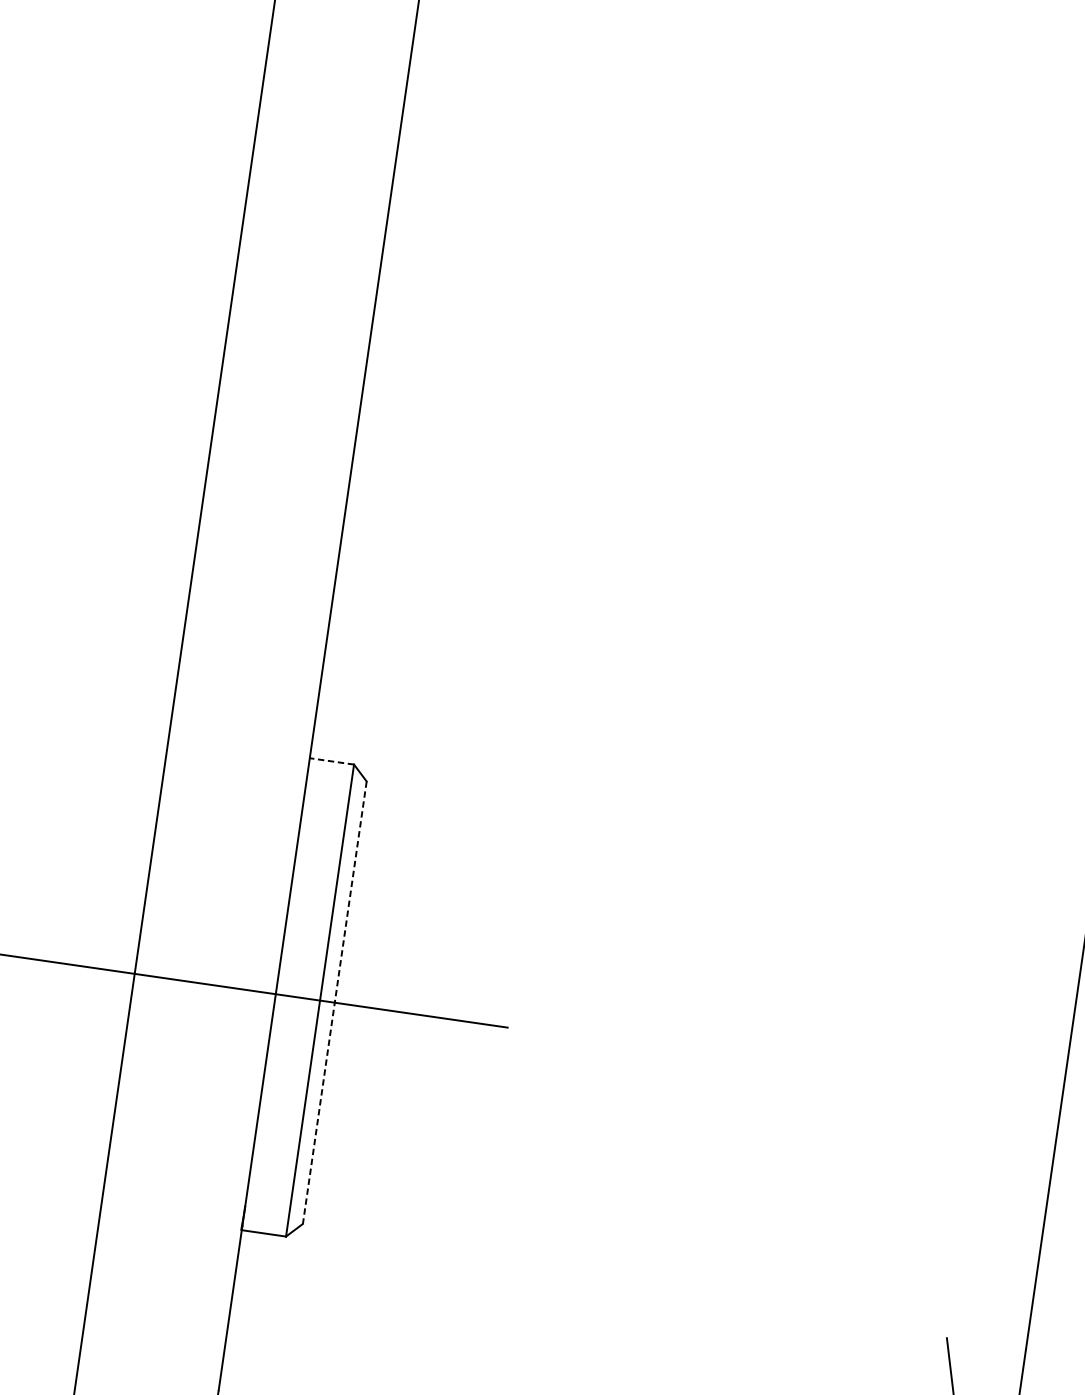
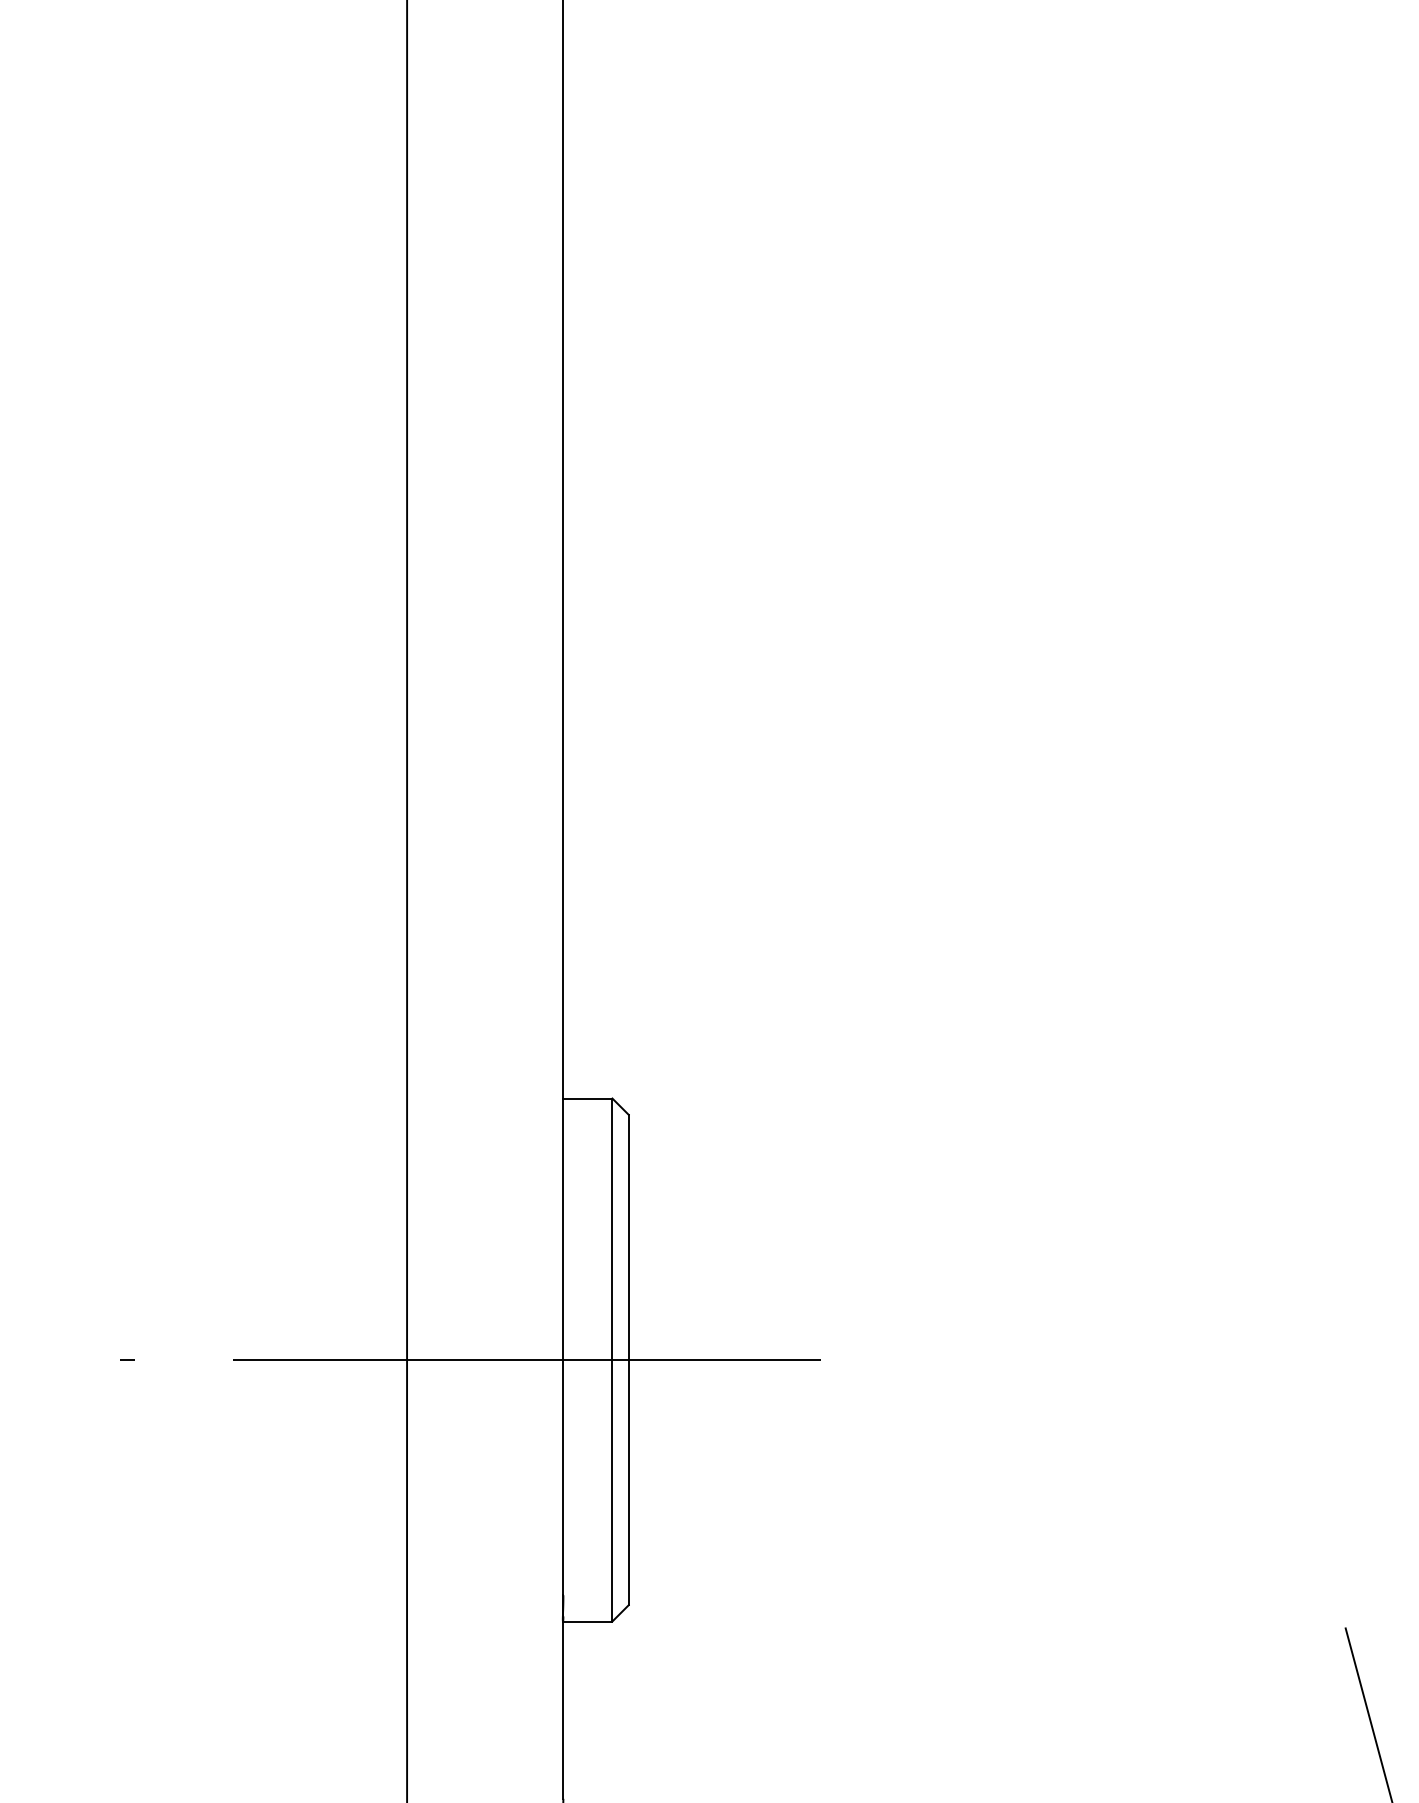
line: (331, 761) -> (587, 1098), dashed -> solid
line: (334, 1003) -> (628, 1360), dashed -> solid

